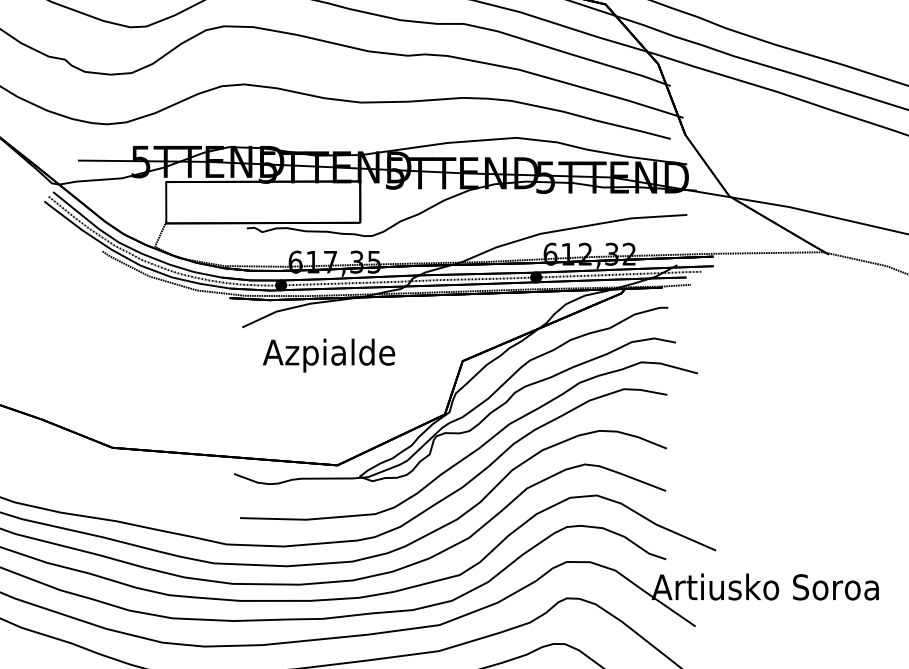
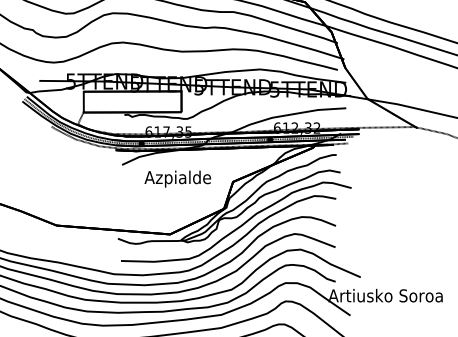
text: (328, 354) -> (177, 178), moved

